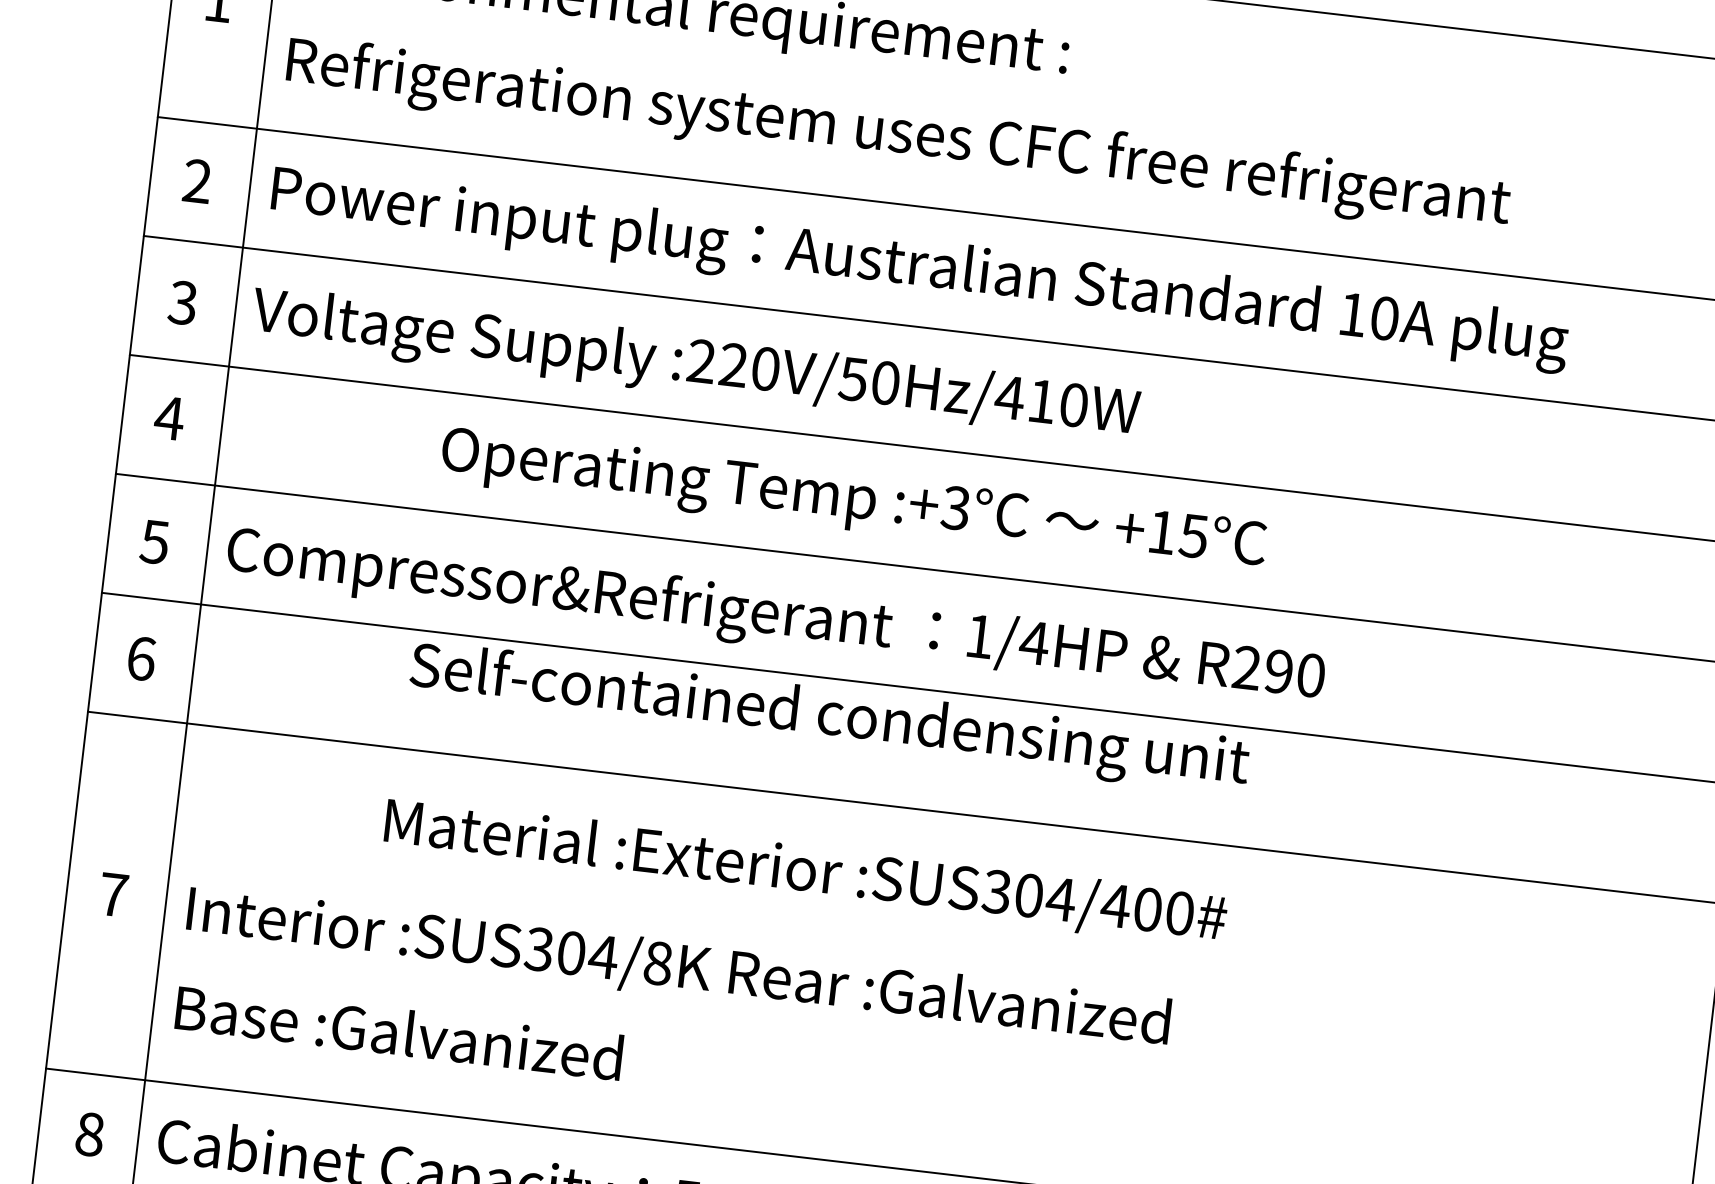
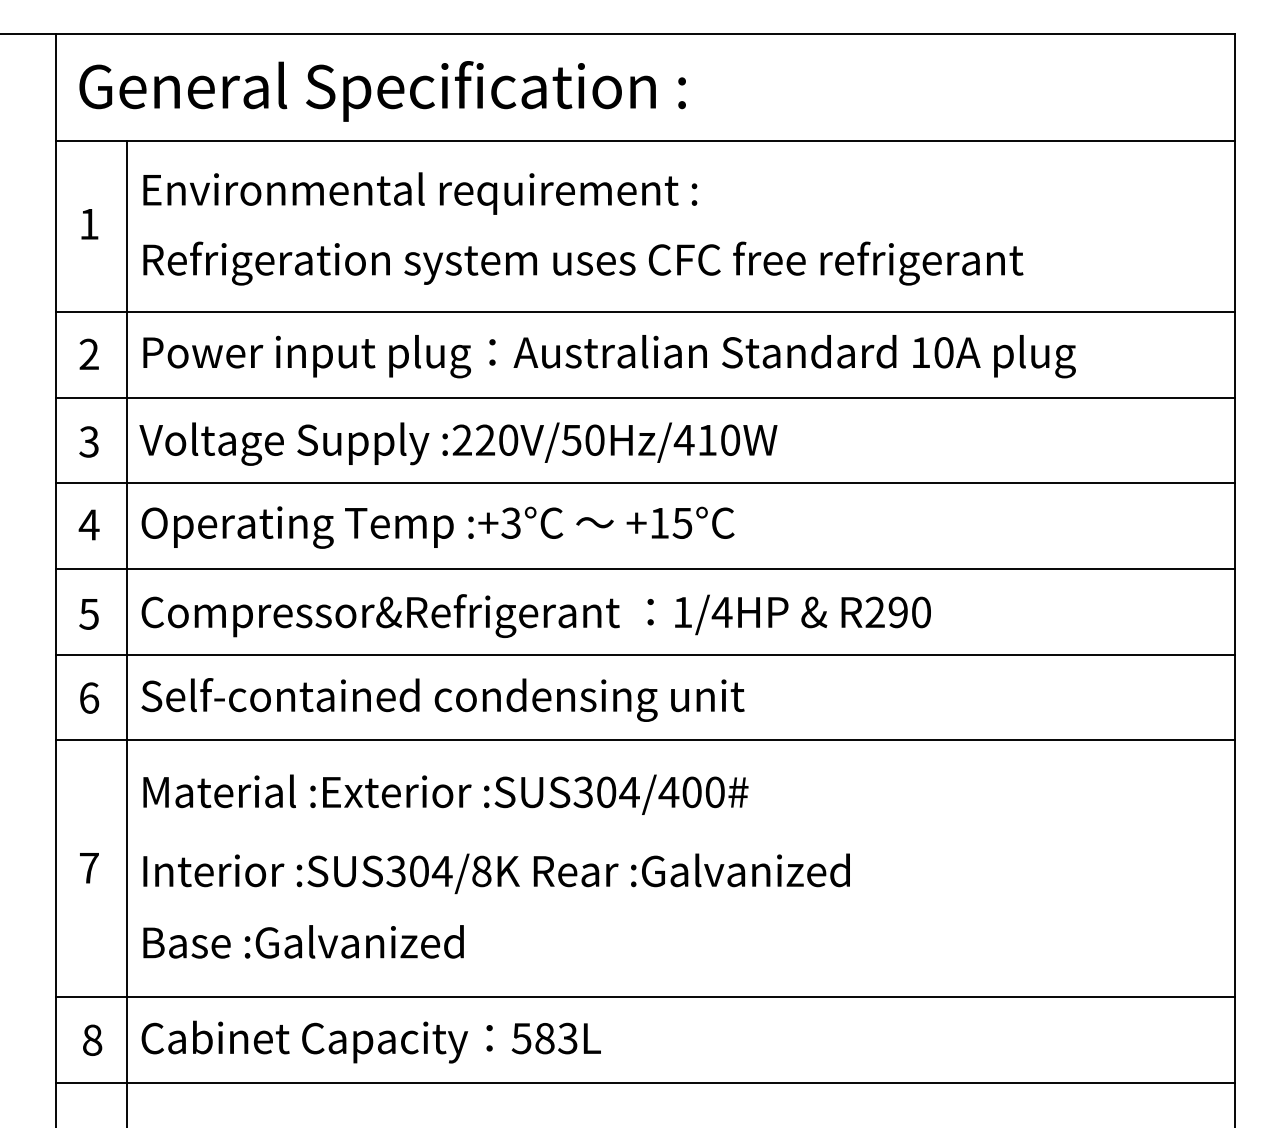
text: (852, 502) -> (437, 527), moved
text: (828, 717) -> (442, 699), moved
text: (805, 872) -> (445, 794), moved

